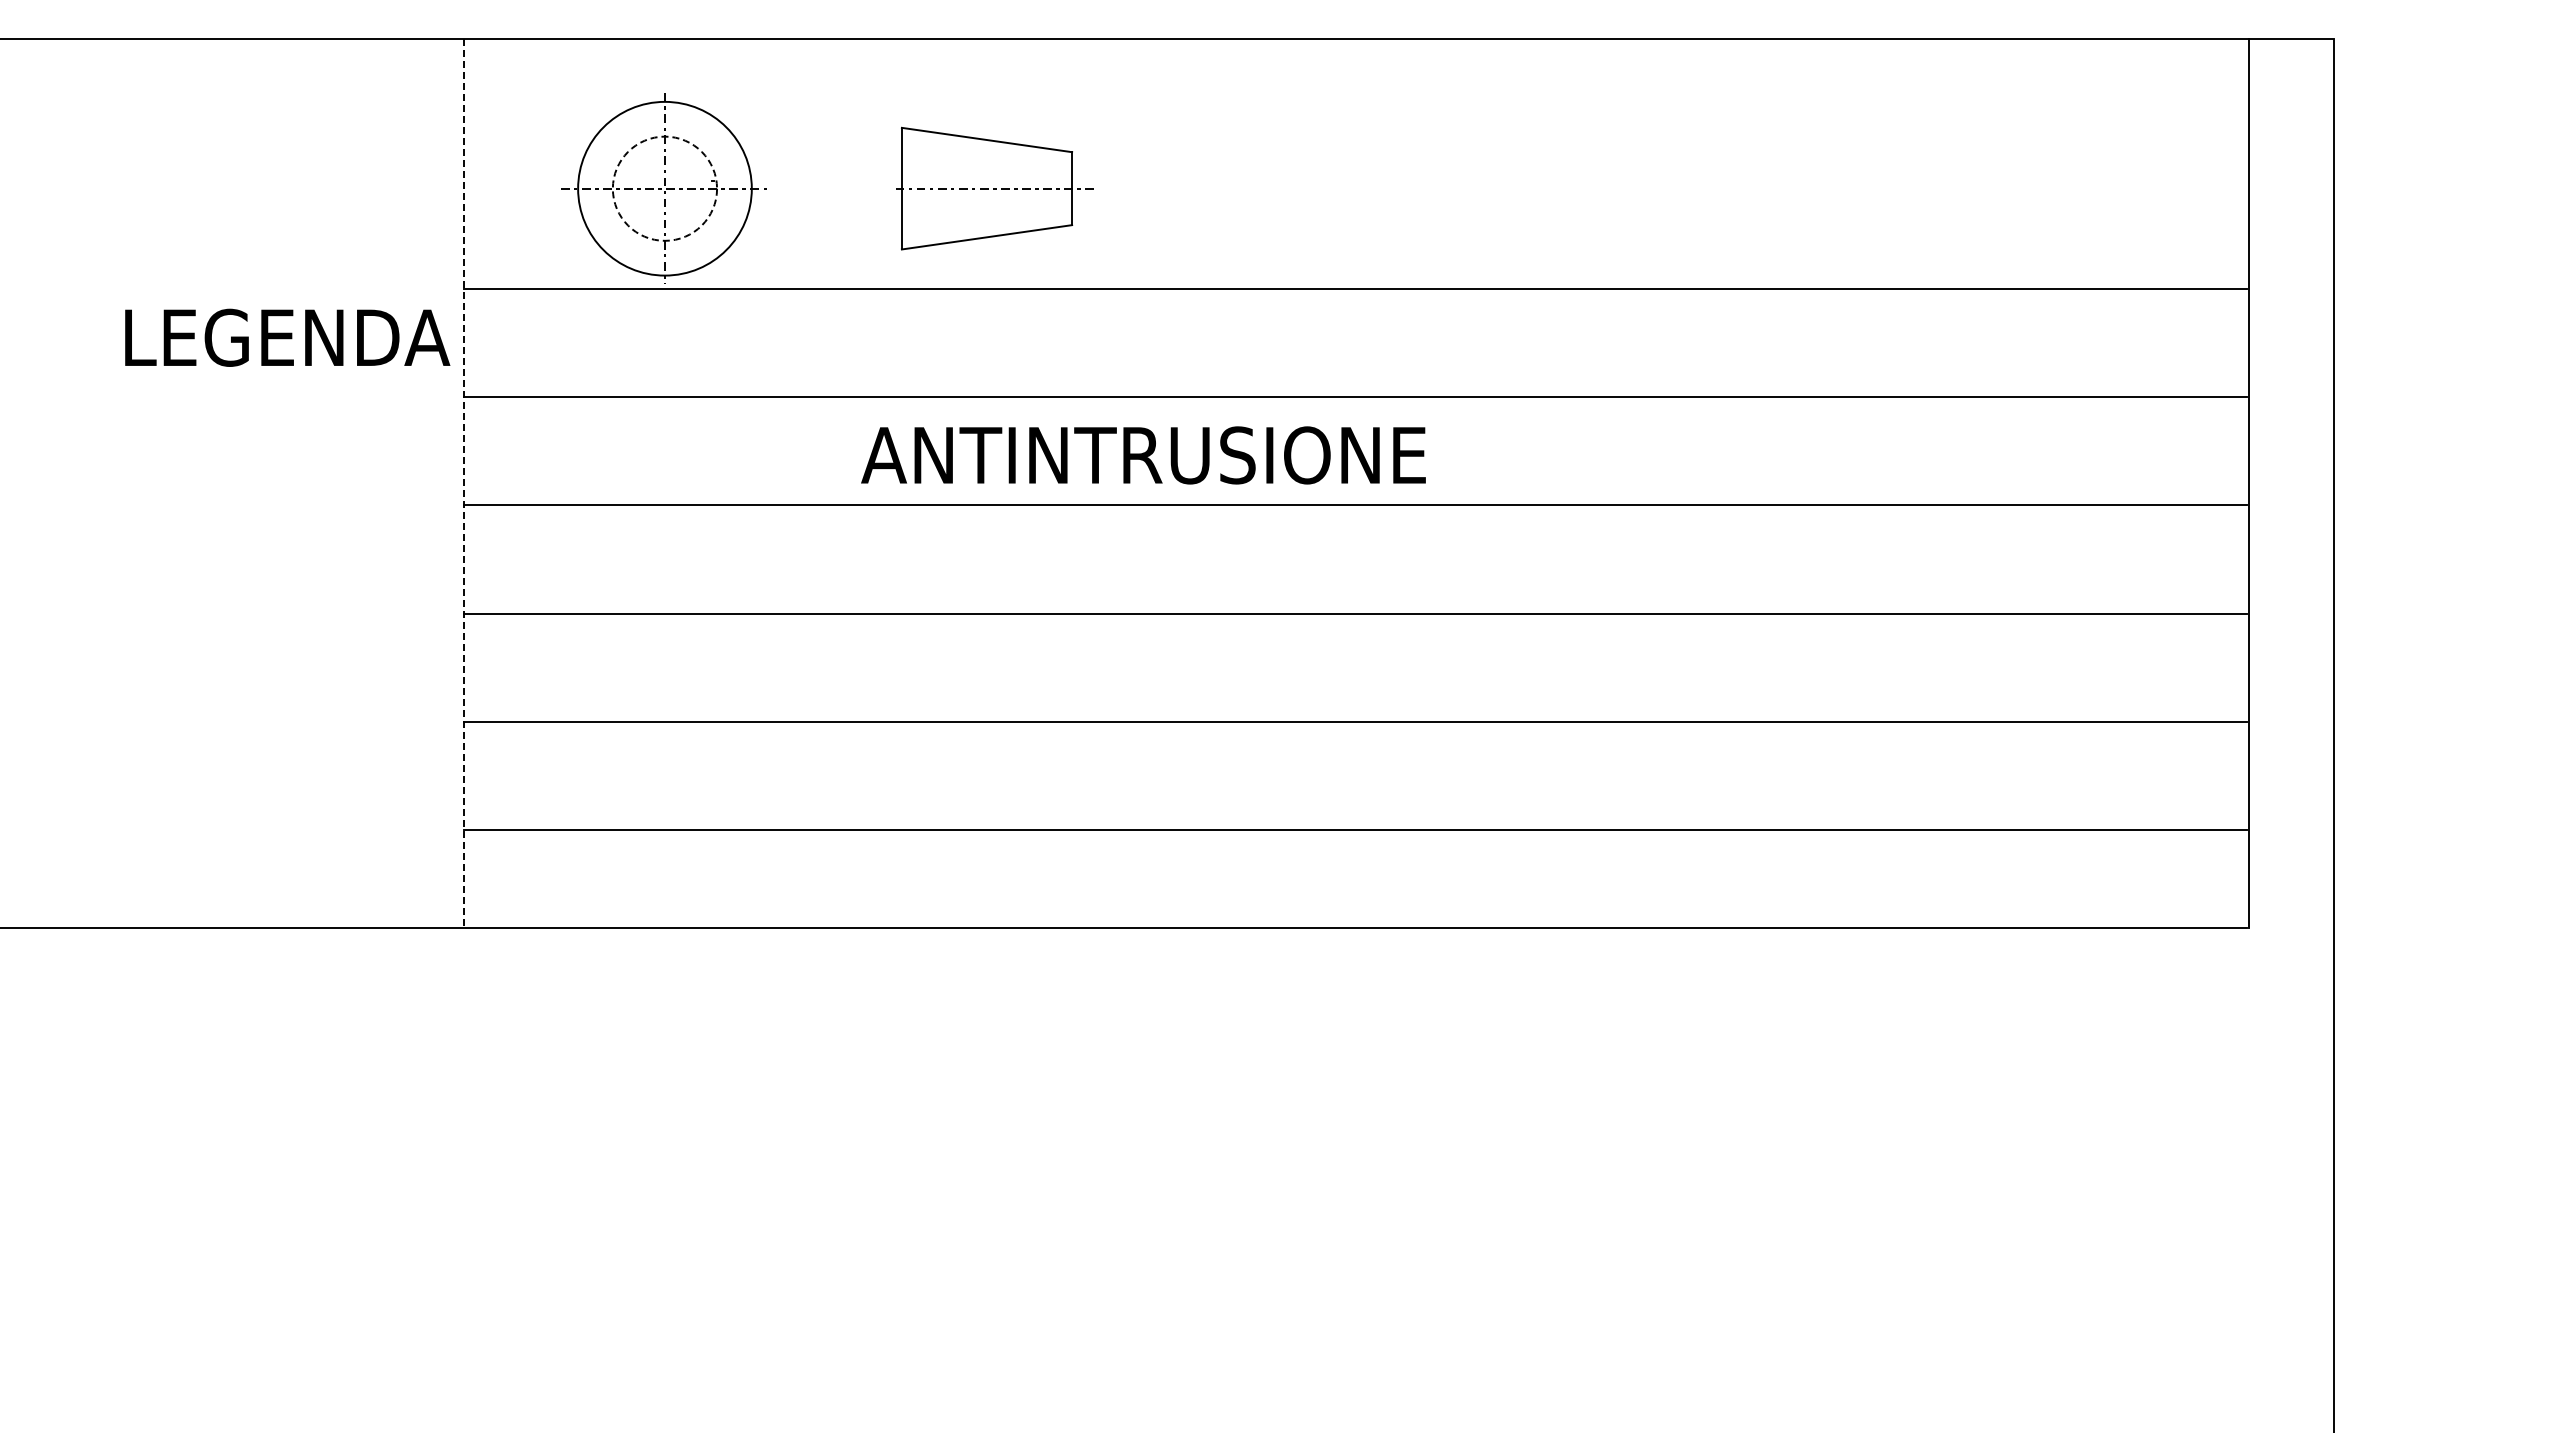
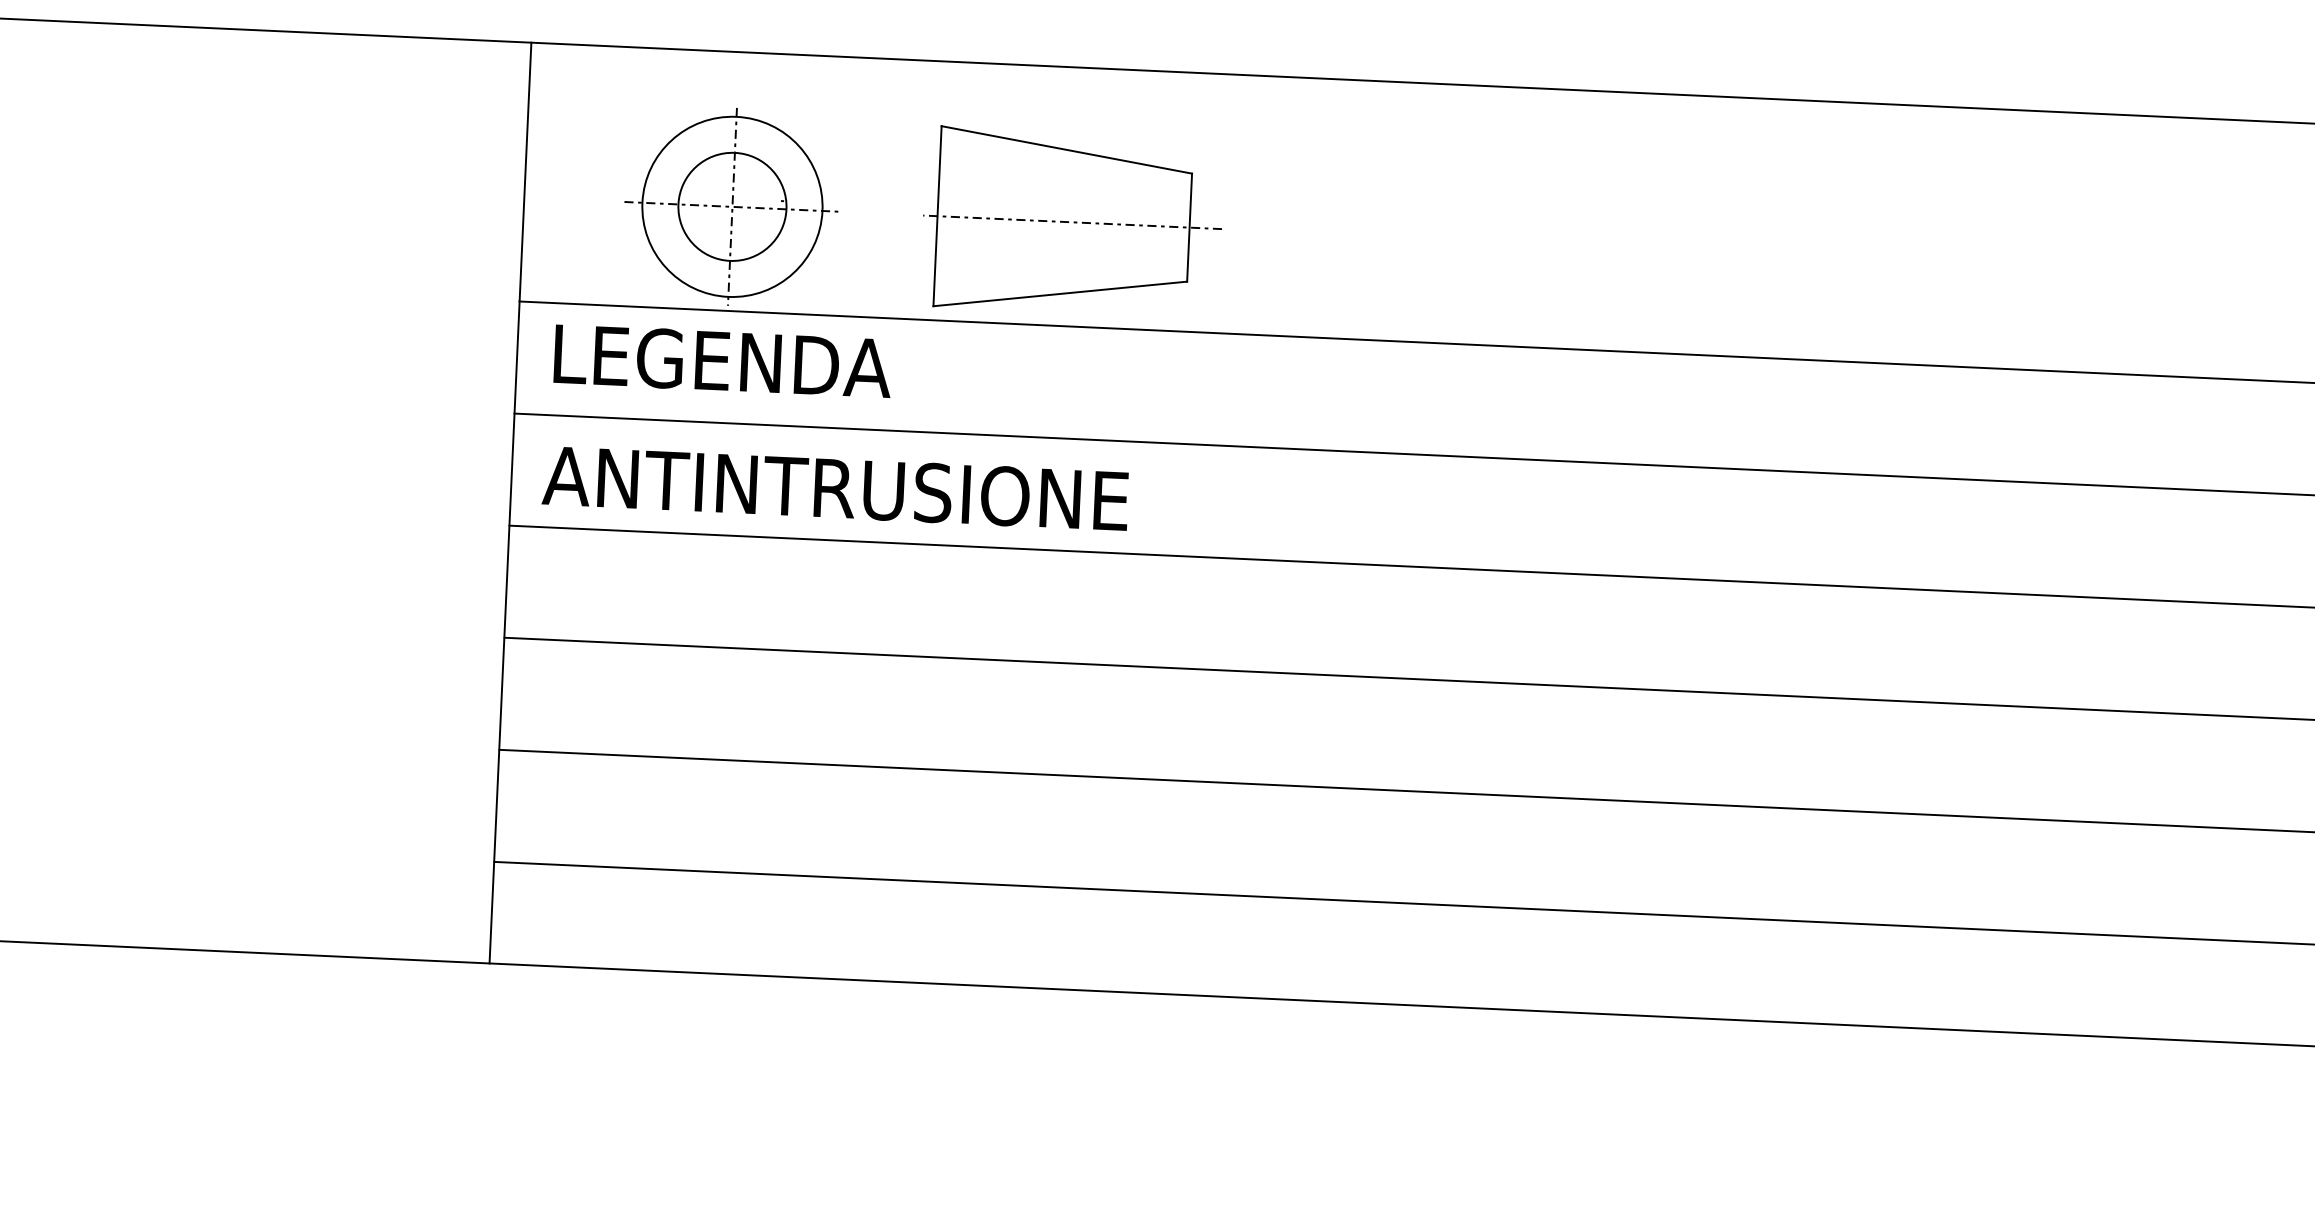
circle: (664, 188) -> (731, 206), dashed -> solid
part: (992, 188) -> (1071, 222), size x1.43
text: (287, 337) -> (722, 360), moved
text: (1143, 455) -> (835, 488), moved
line: (464, 484) -> (510, 503), dashed -> solid

